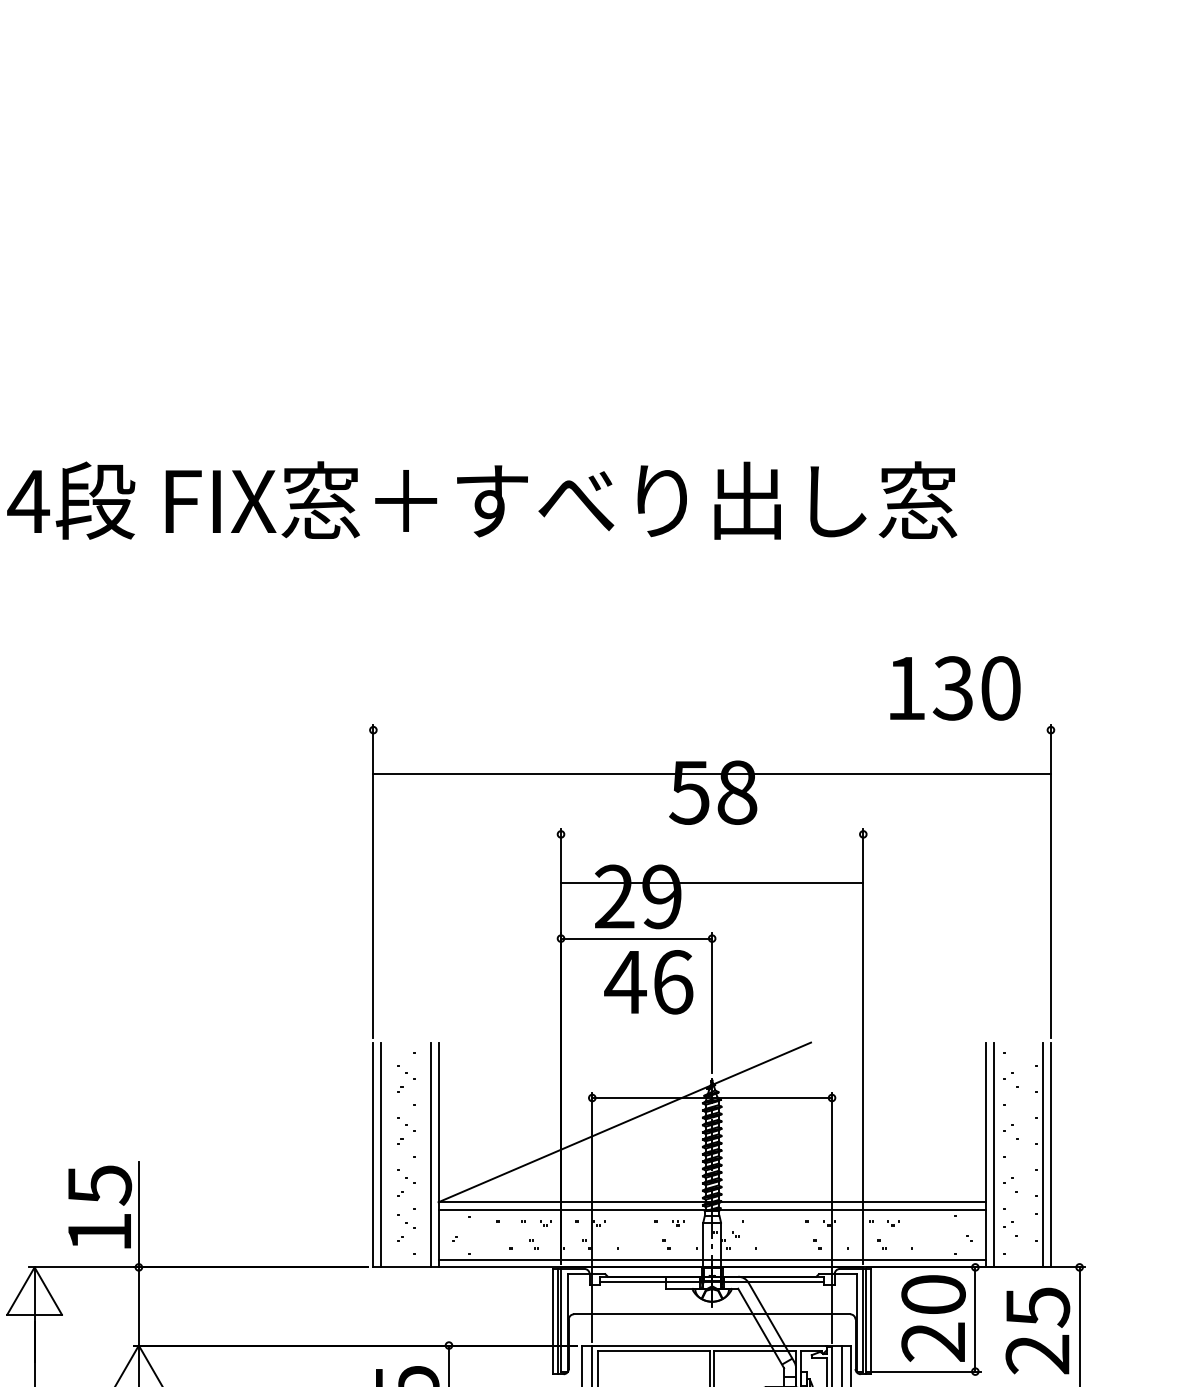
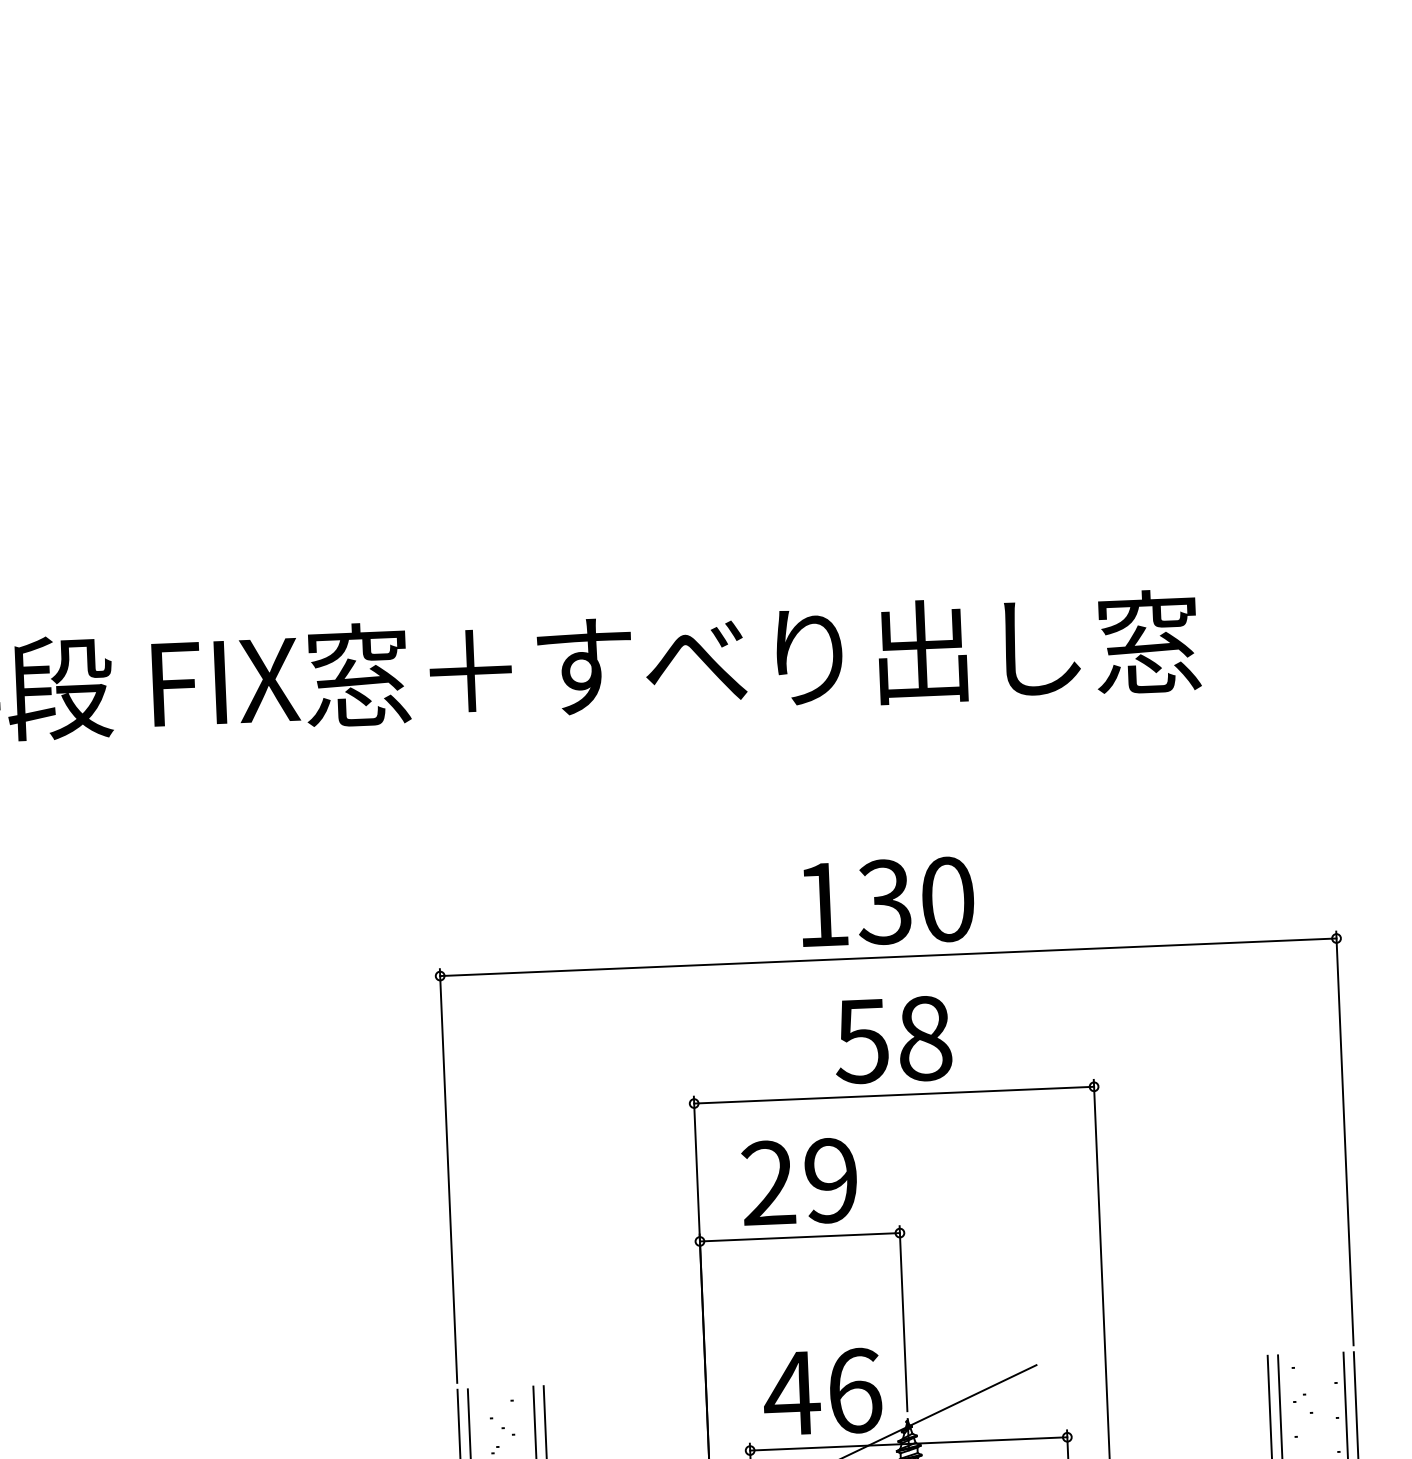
text: (955, 688) -> (887, 902), moved
line: (711, 774) -> (887, 957), moved
line: (712, 883) -> (894, 1095), moved
text: (648, 982) -> (822, 1392), moved

